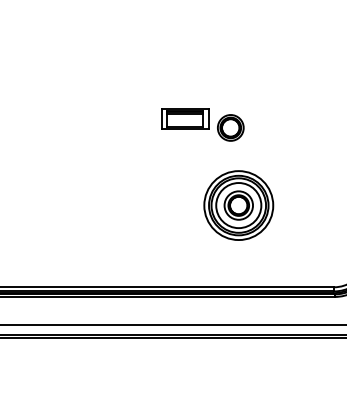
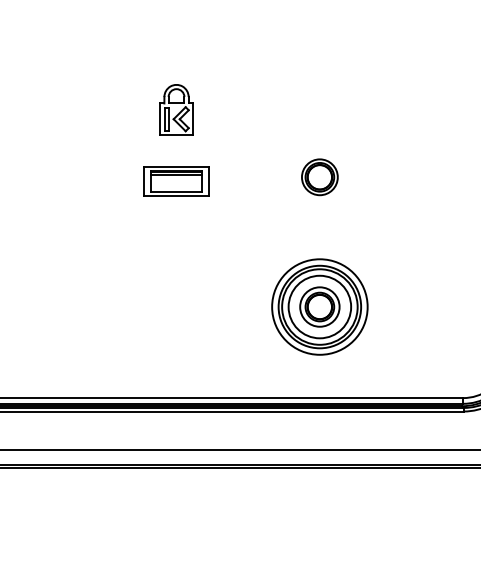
part: (126, 78) -> (175, 108), added
part: (185, 118) -> (176, 180), moved
part: (238, 205) -> (319, 306), moved

